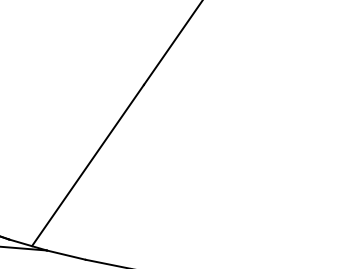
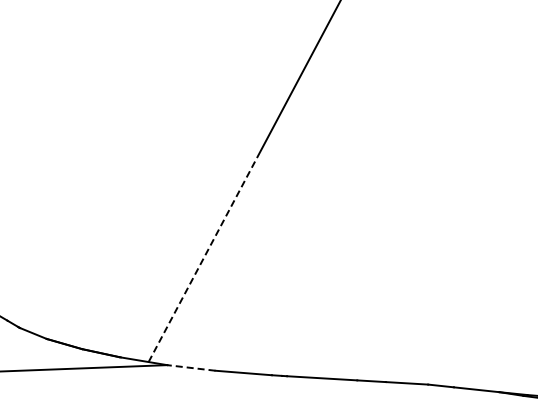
line: (87, 165) -> (204, 256), solid -> dashed
line: (65, 254) -> (190, 367), solid -> dashed

